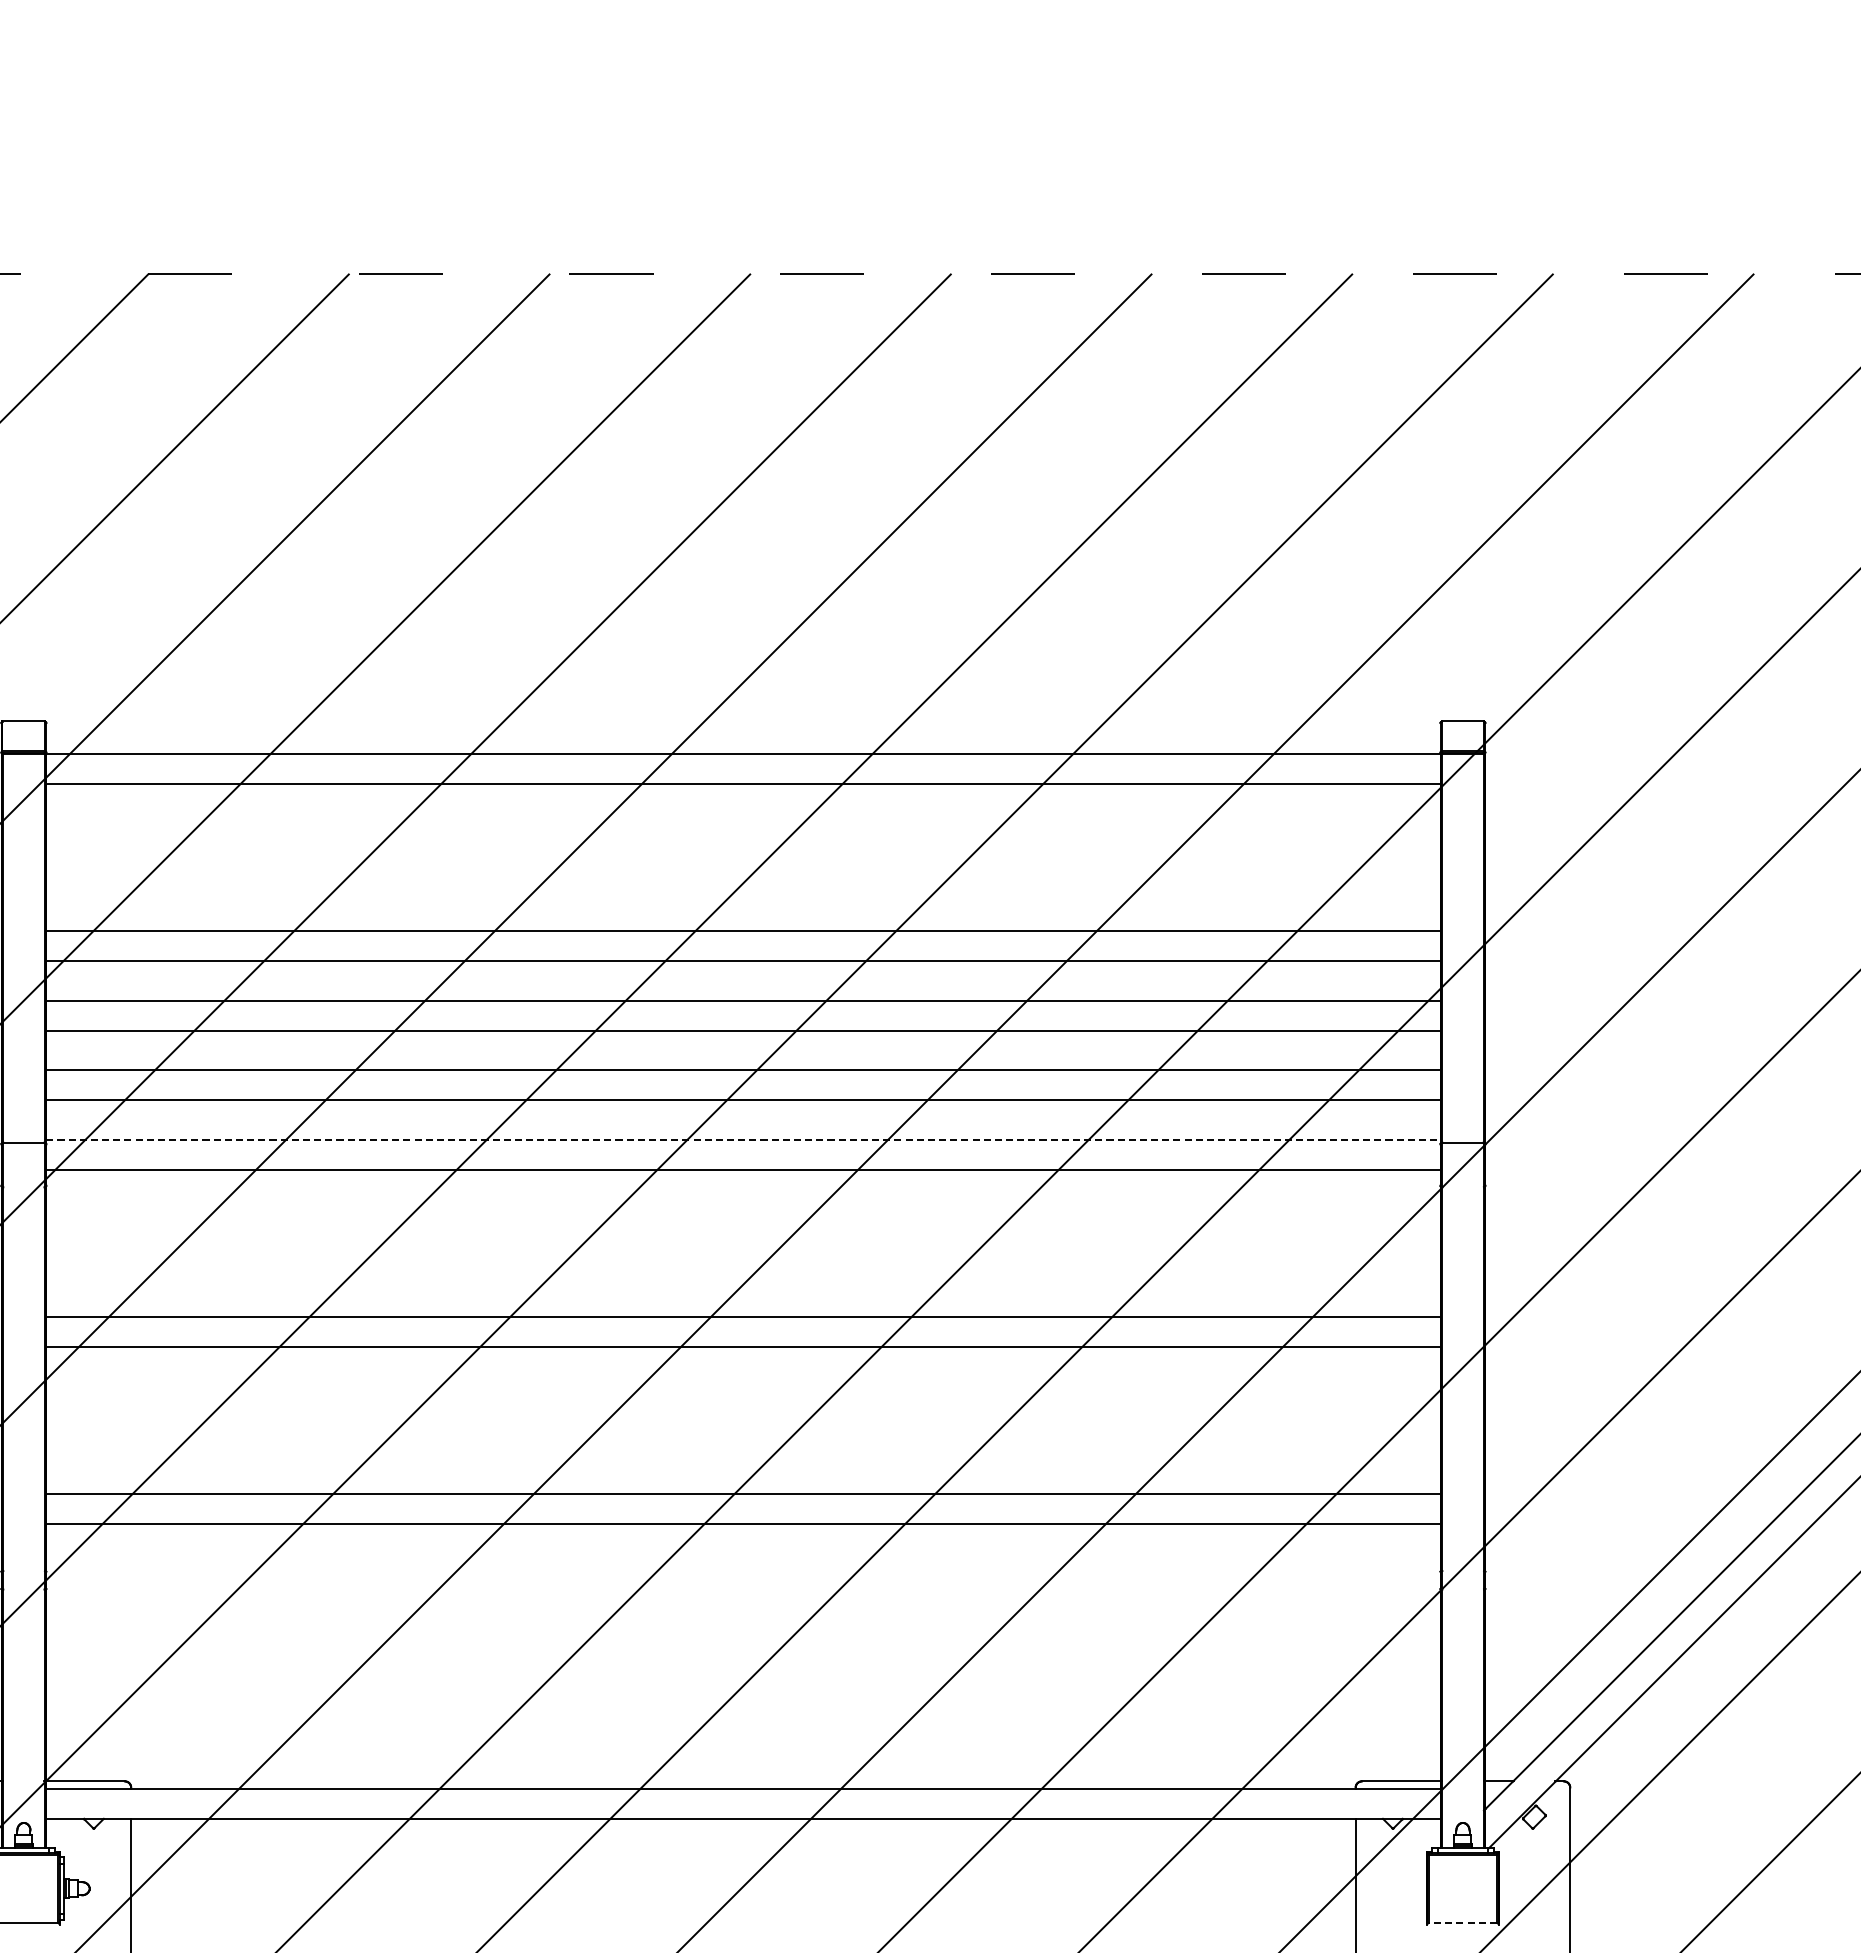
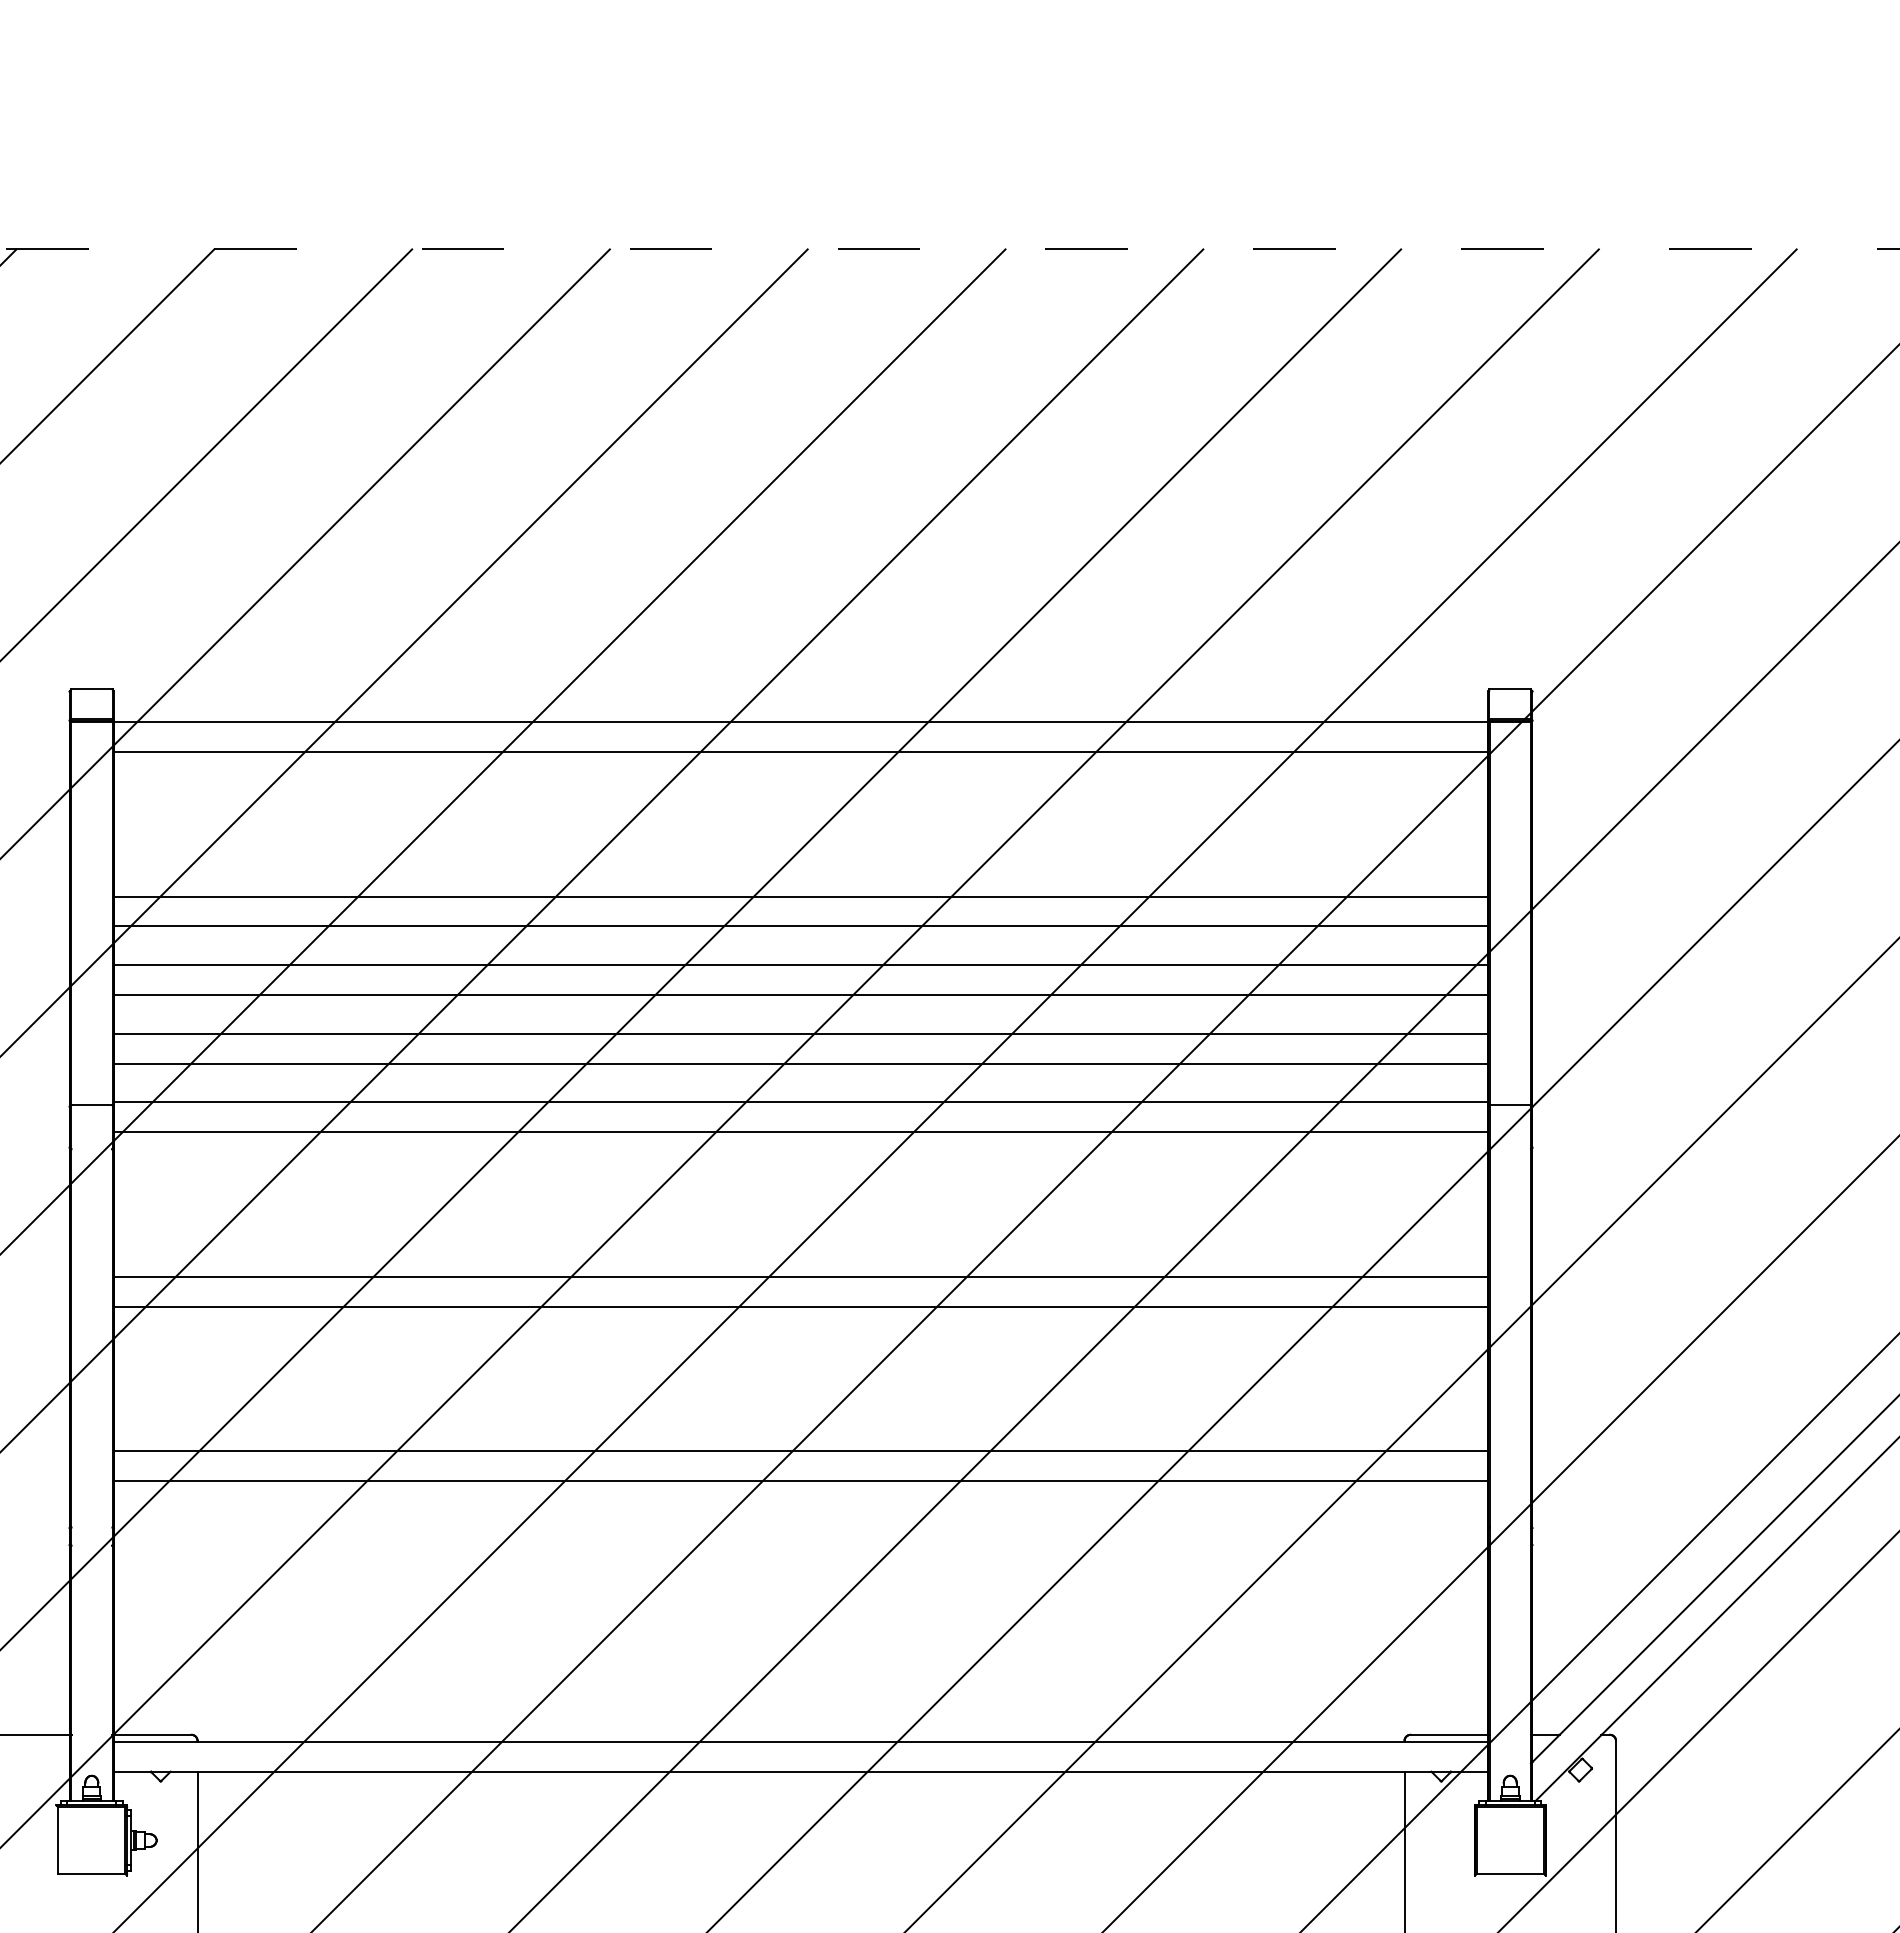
line: (743, 1139) -> (801, 1102), dashed -> solid
line: (1462, 1923) -> (1509, 1874), dashed -> solid

